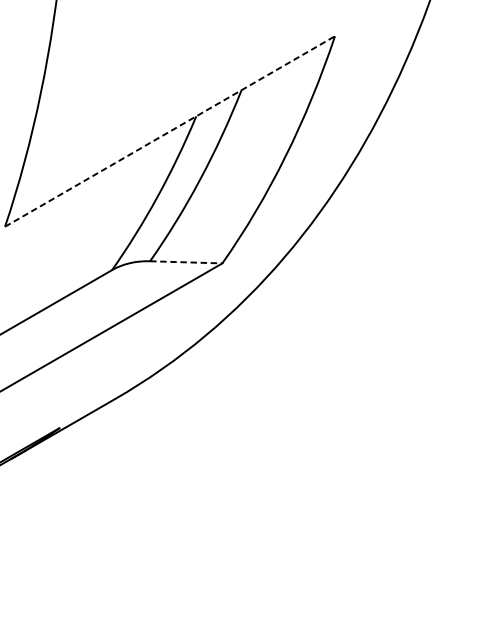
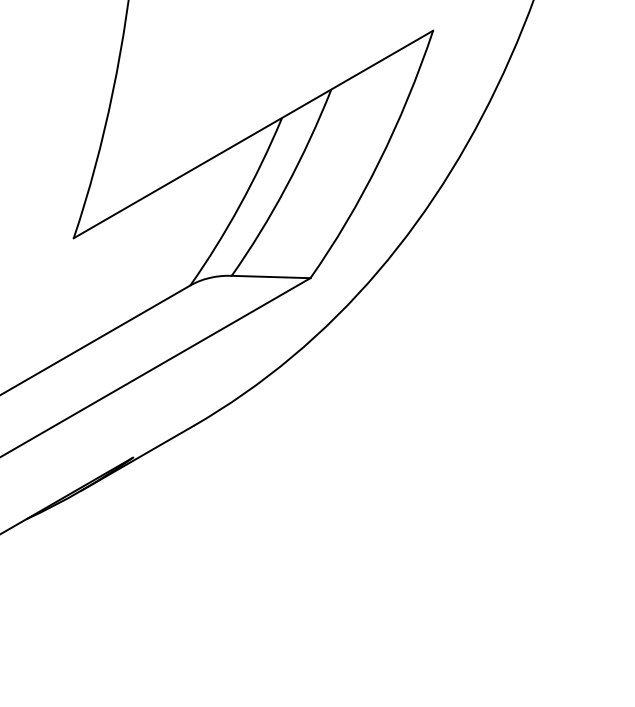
line: (170, 131) -> (253, 134), dashed -> solid
line: (186, 262) -> (271, 277), dashed -> solid

